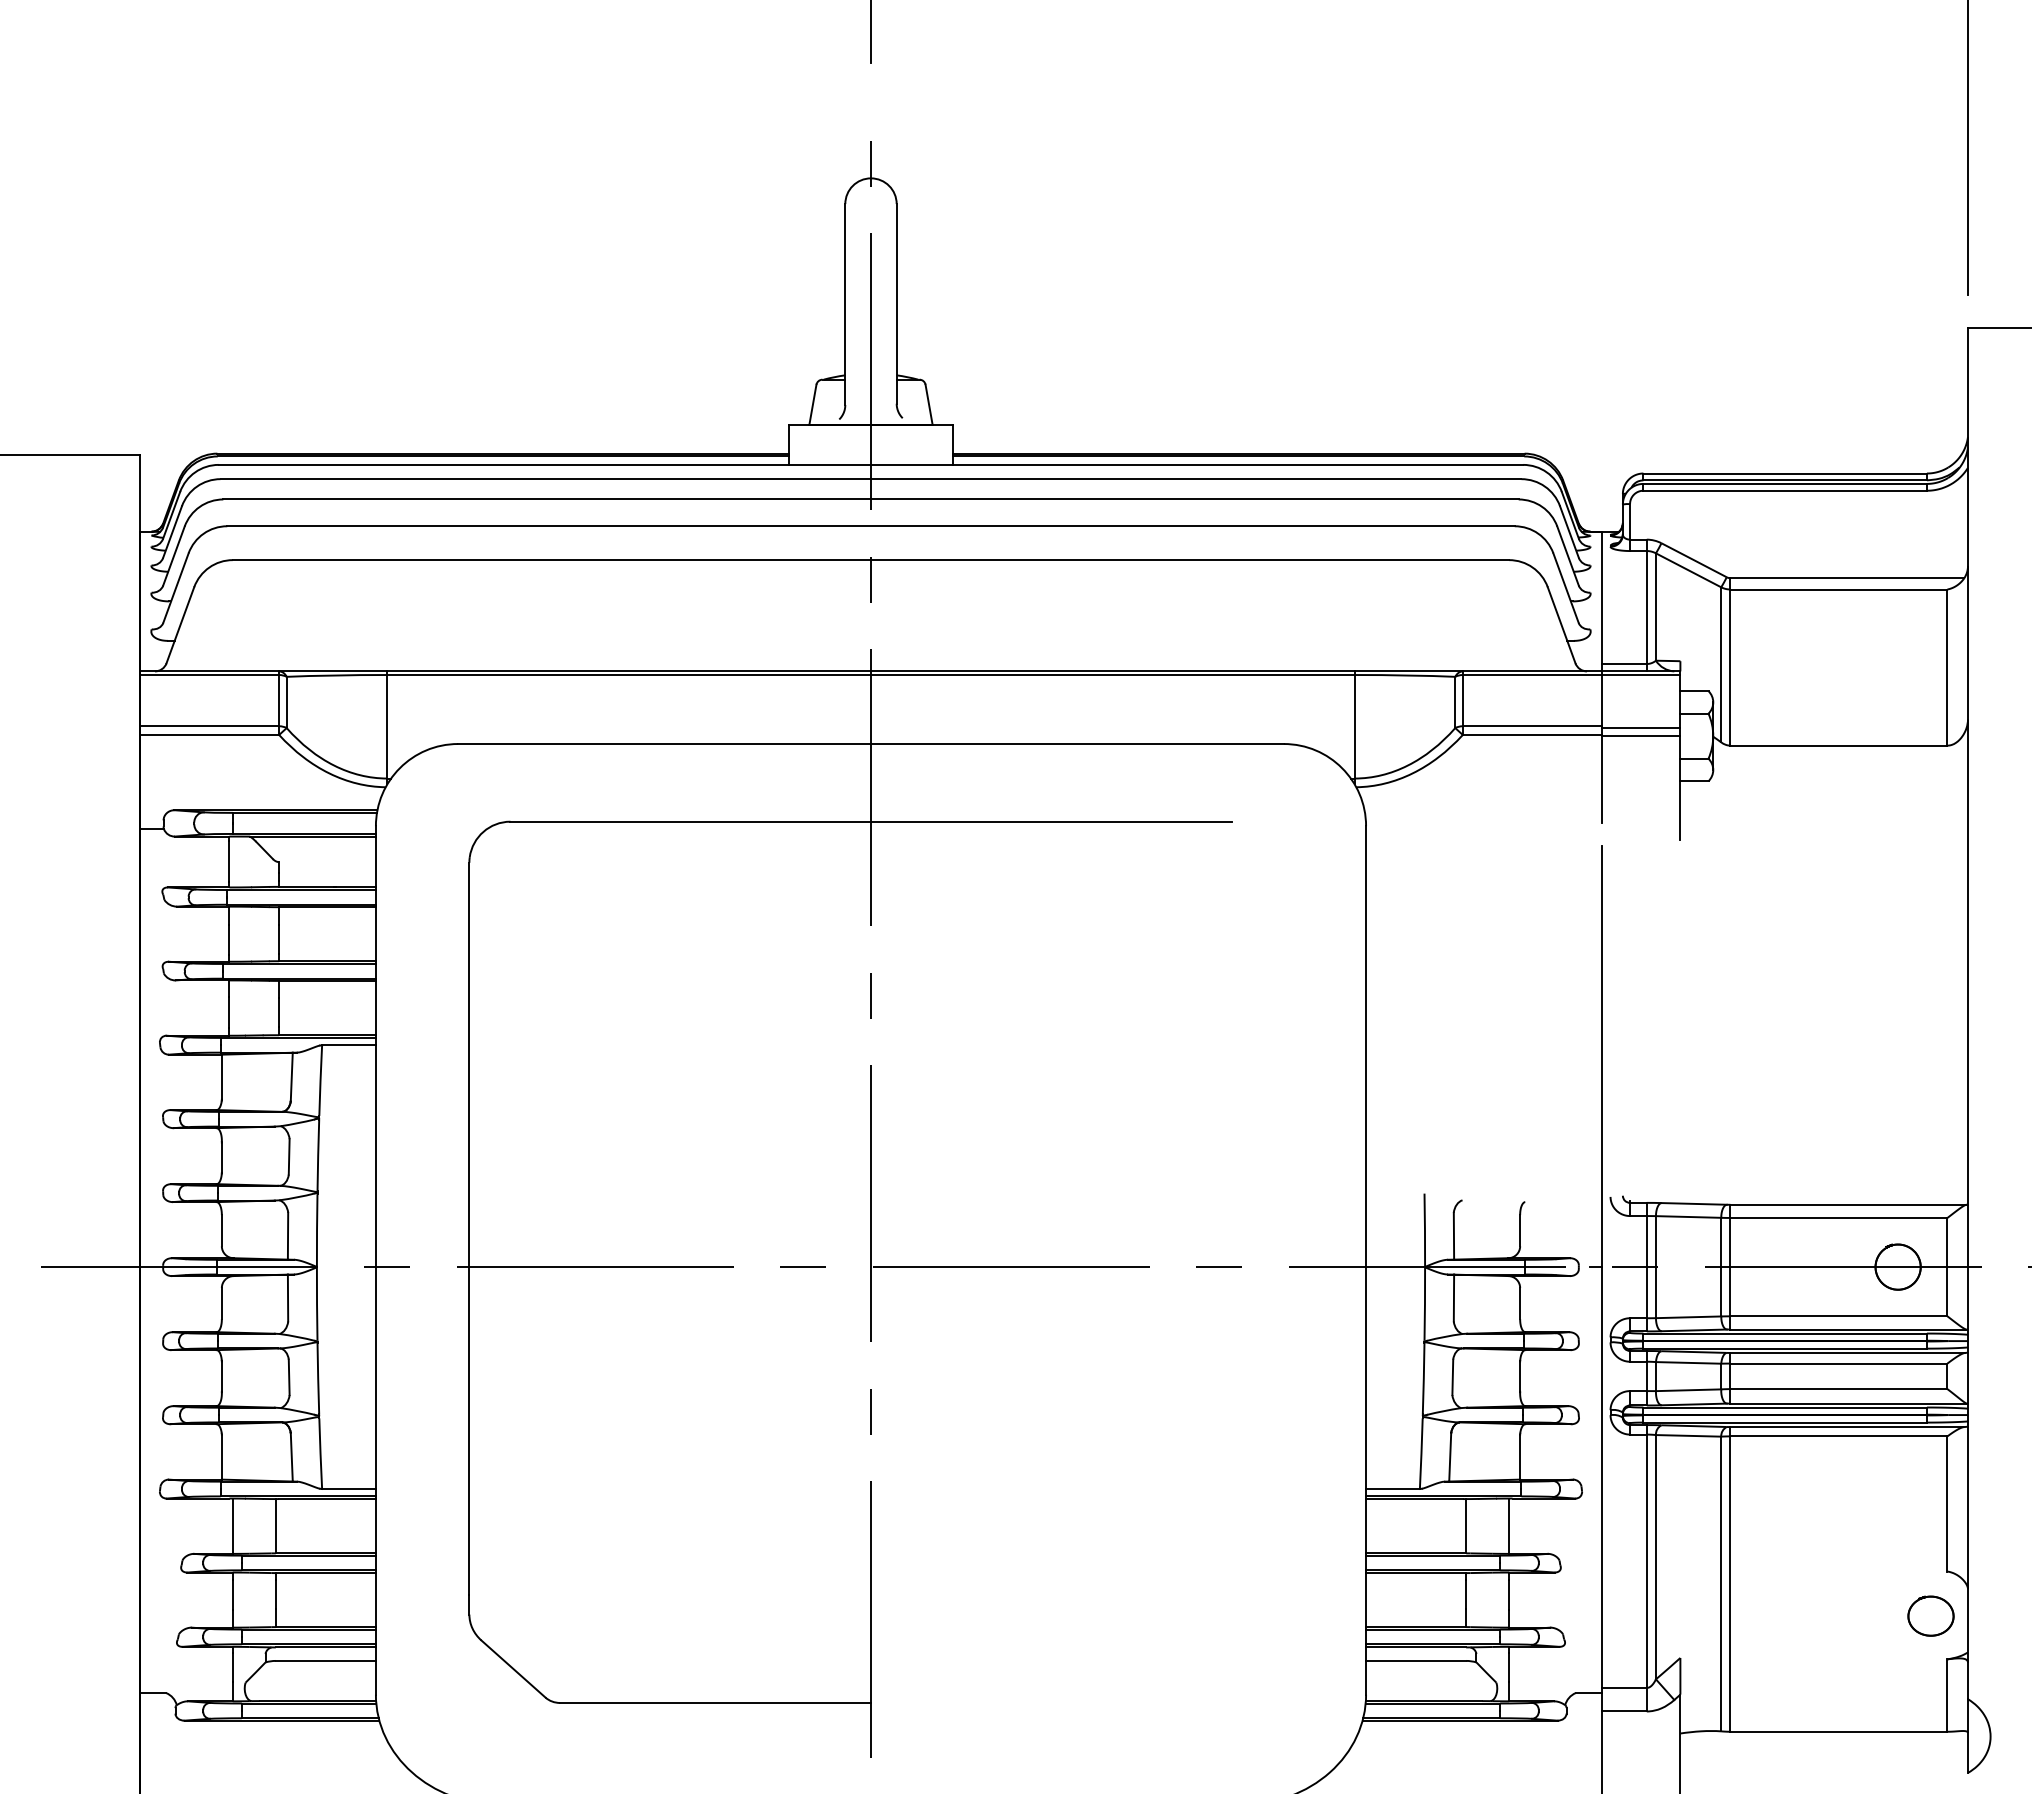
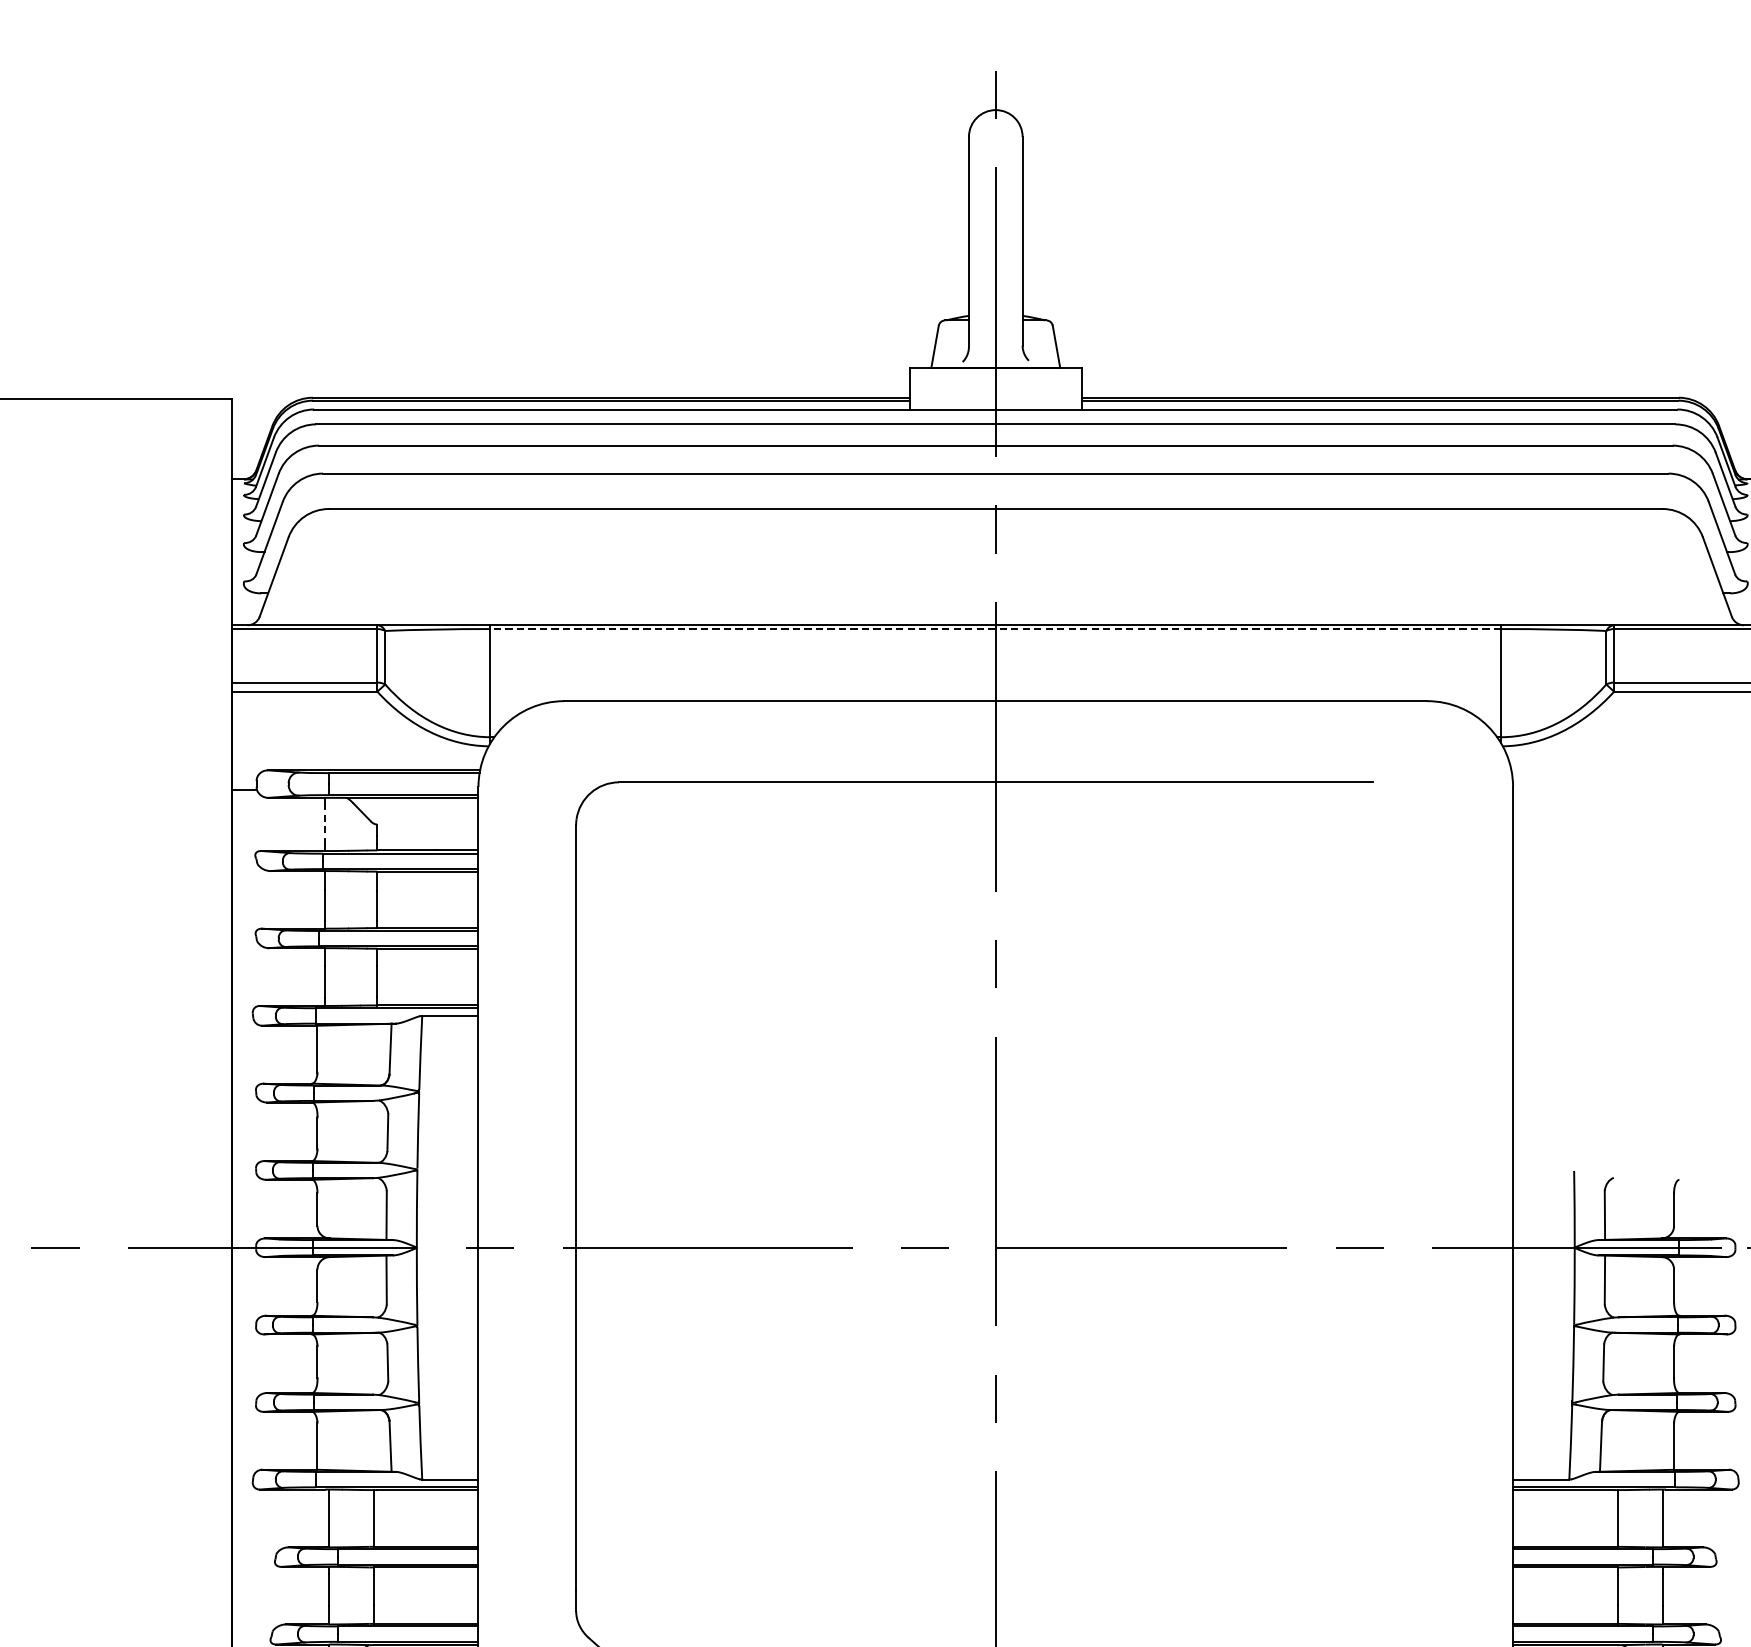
line: (871, 675) -> (996, 629), solid -> dashed
line: (229, 860) -> (325, 822), solid -> dashed

